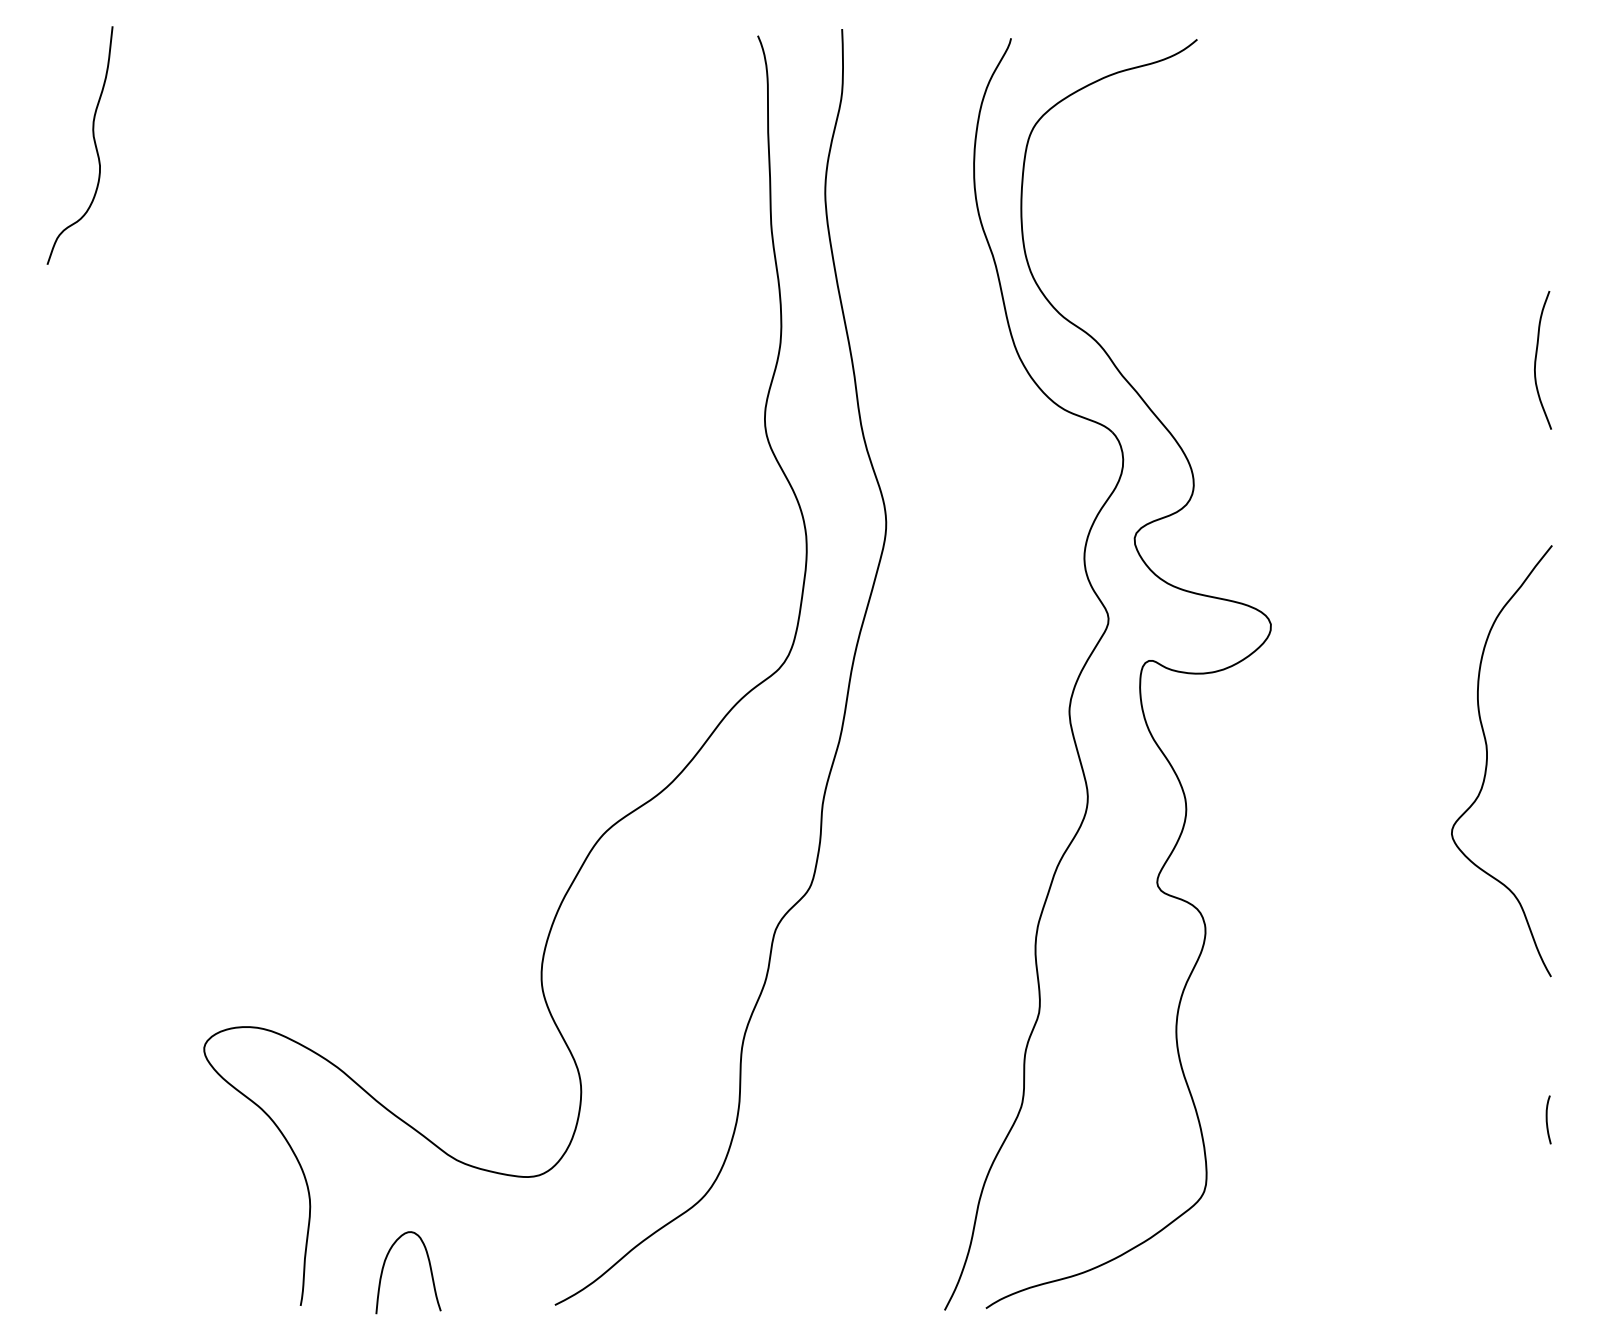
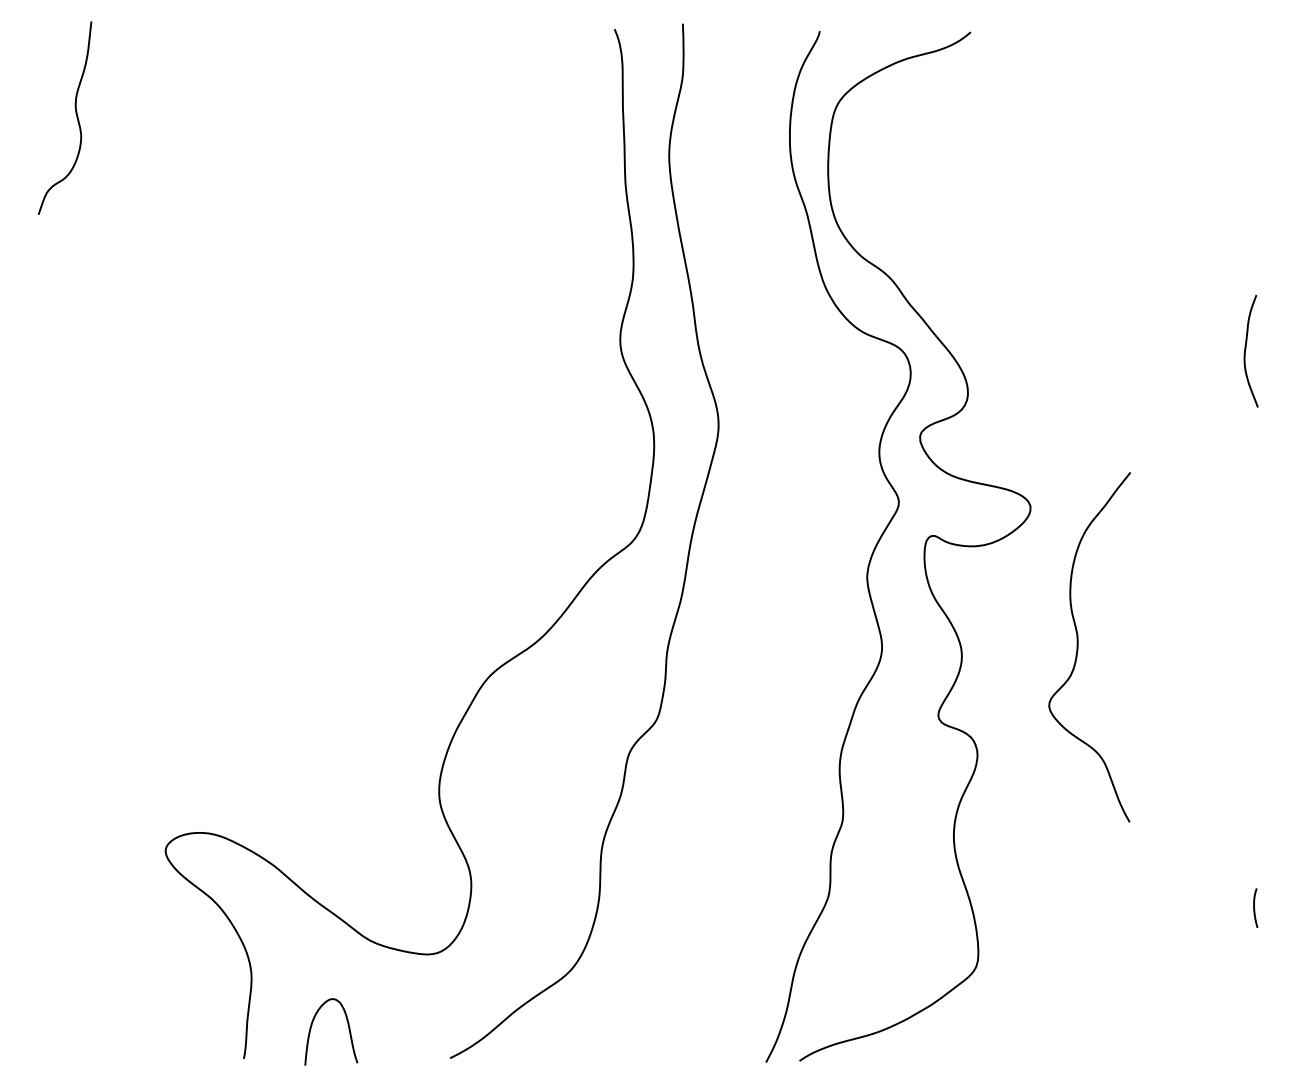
curve: (1537, 358) -> (1246, 349), moved
curve: (1487, 761) -> (1078, 647), moved

